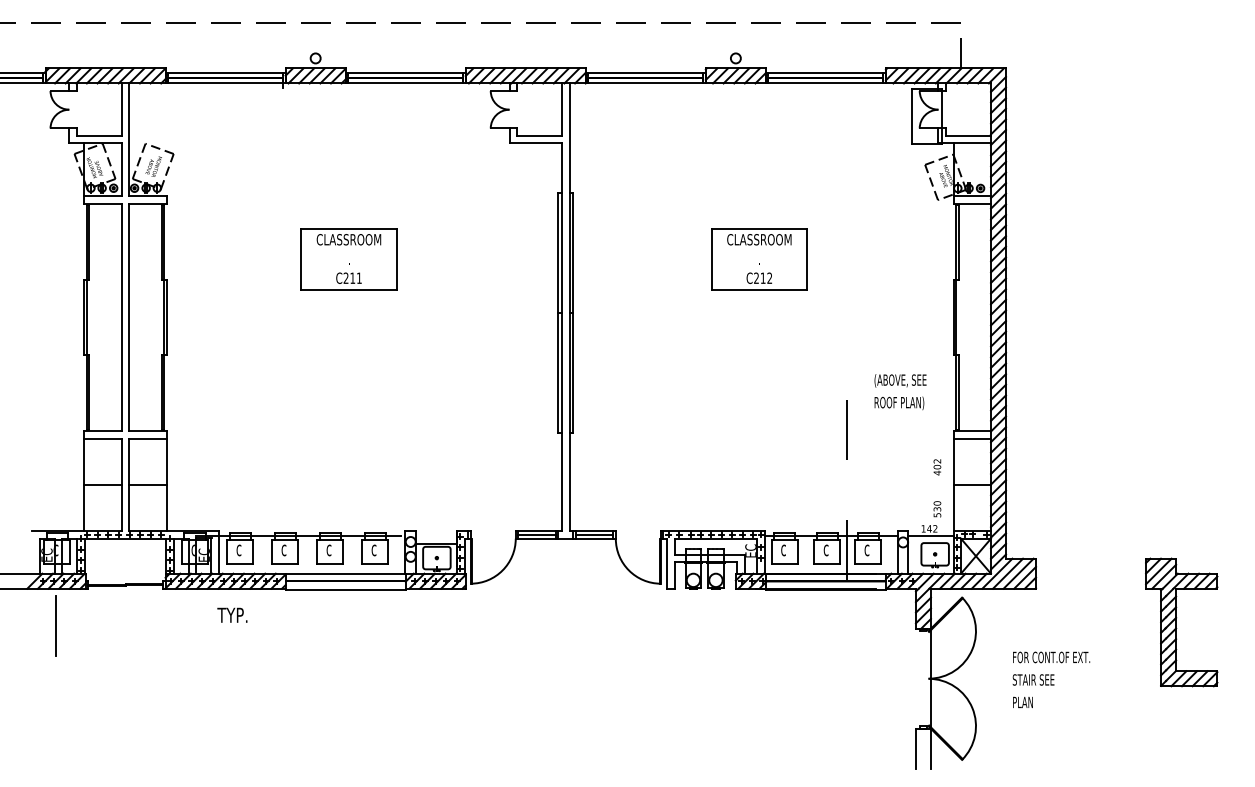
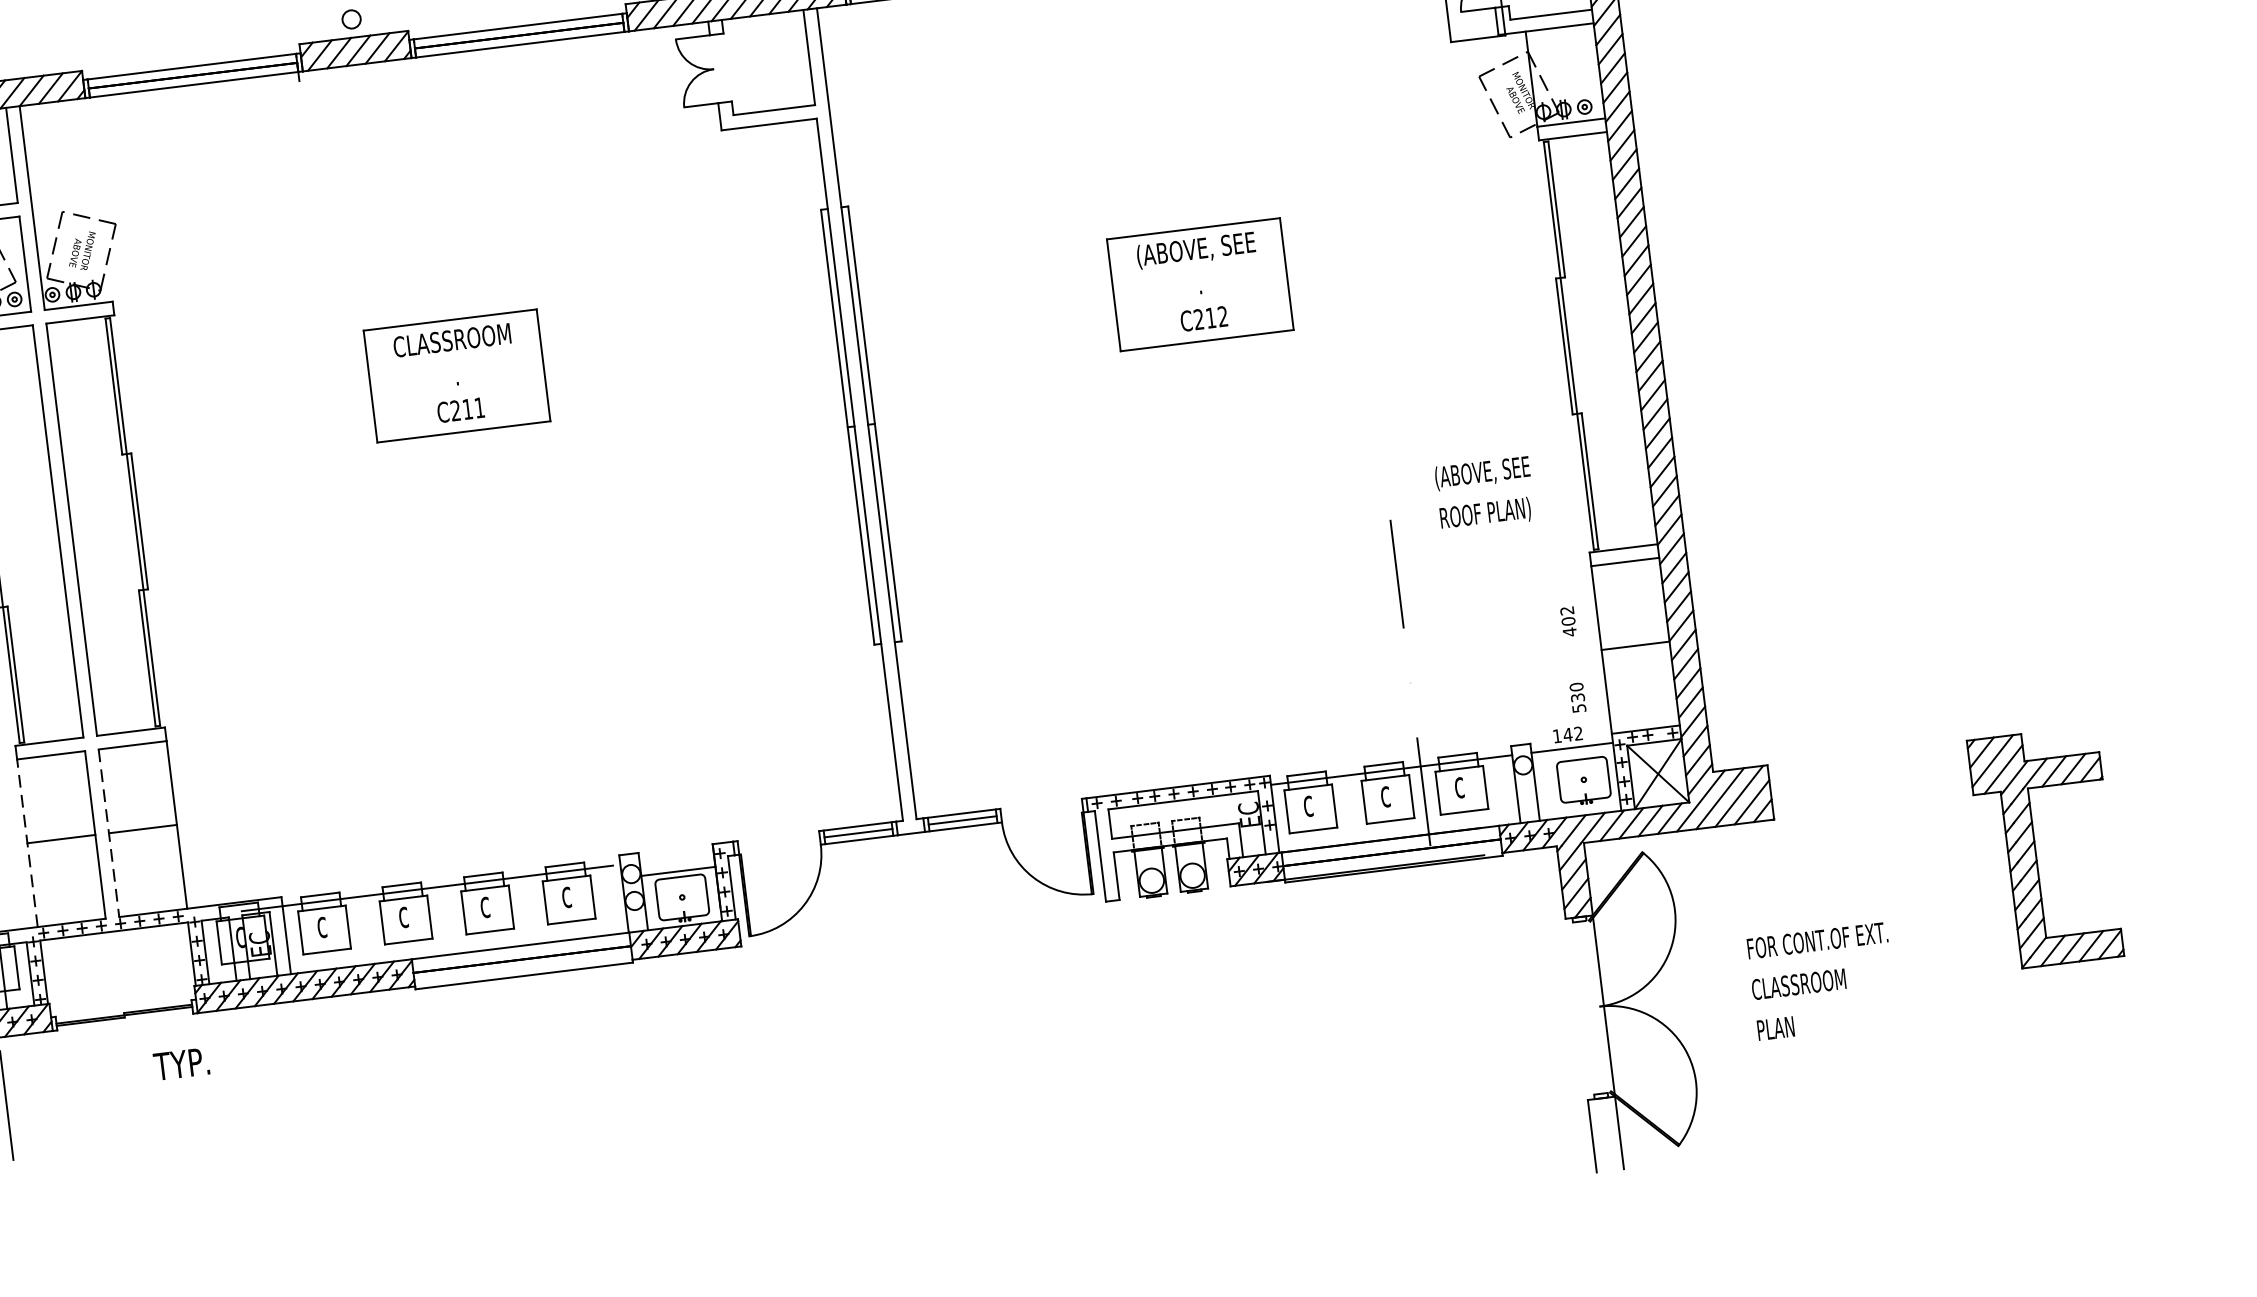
text: (759, 240) -> (1195, 250), CLASSROOM -> (ABOVE, SEE
line: (84, 484) -> (27, 842), solid -> dashed
line: (129, 485) -> (109, 834), solid -> dashed
text: (232, 614) -> (181, 1062), moved
text: (1038, 679) -> (1798, 983), STAIR SEE -> CLASSROOM

